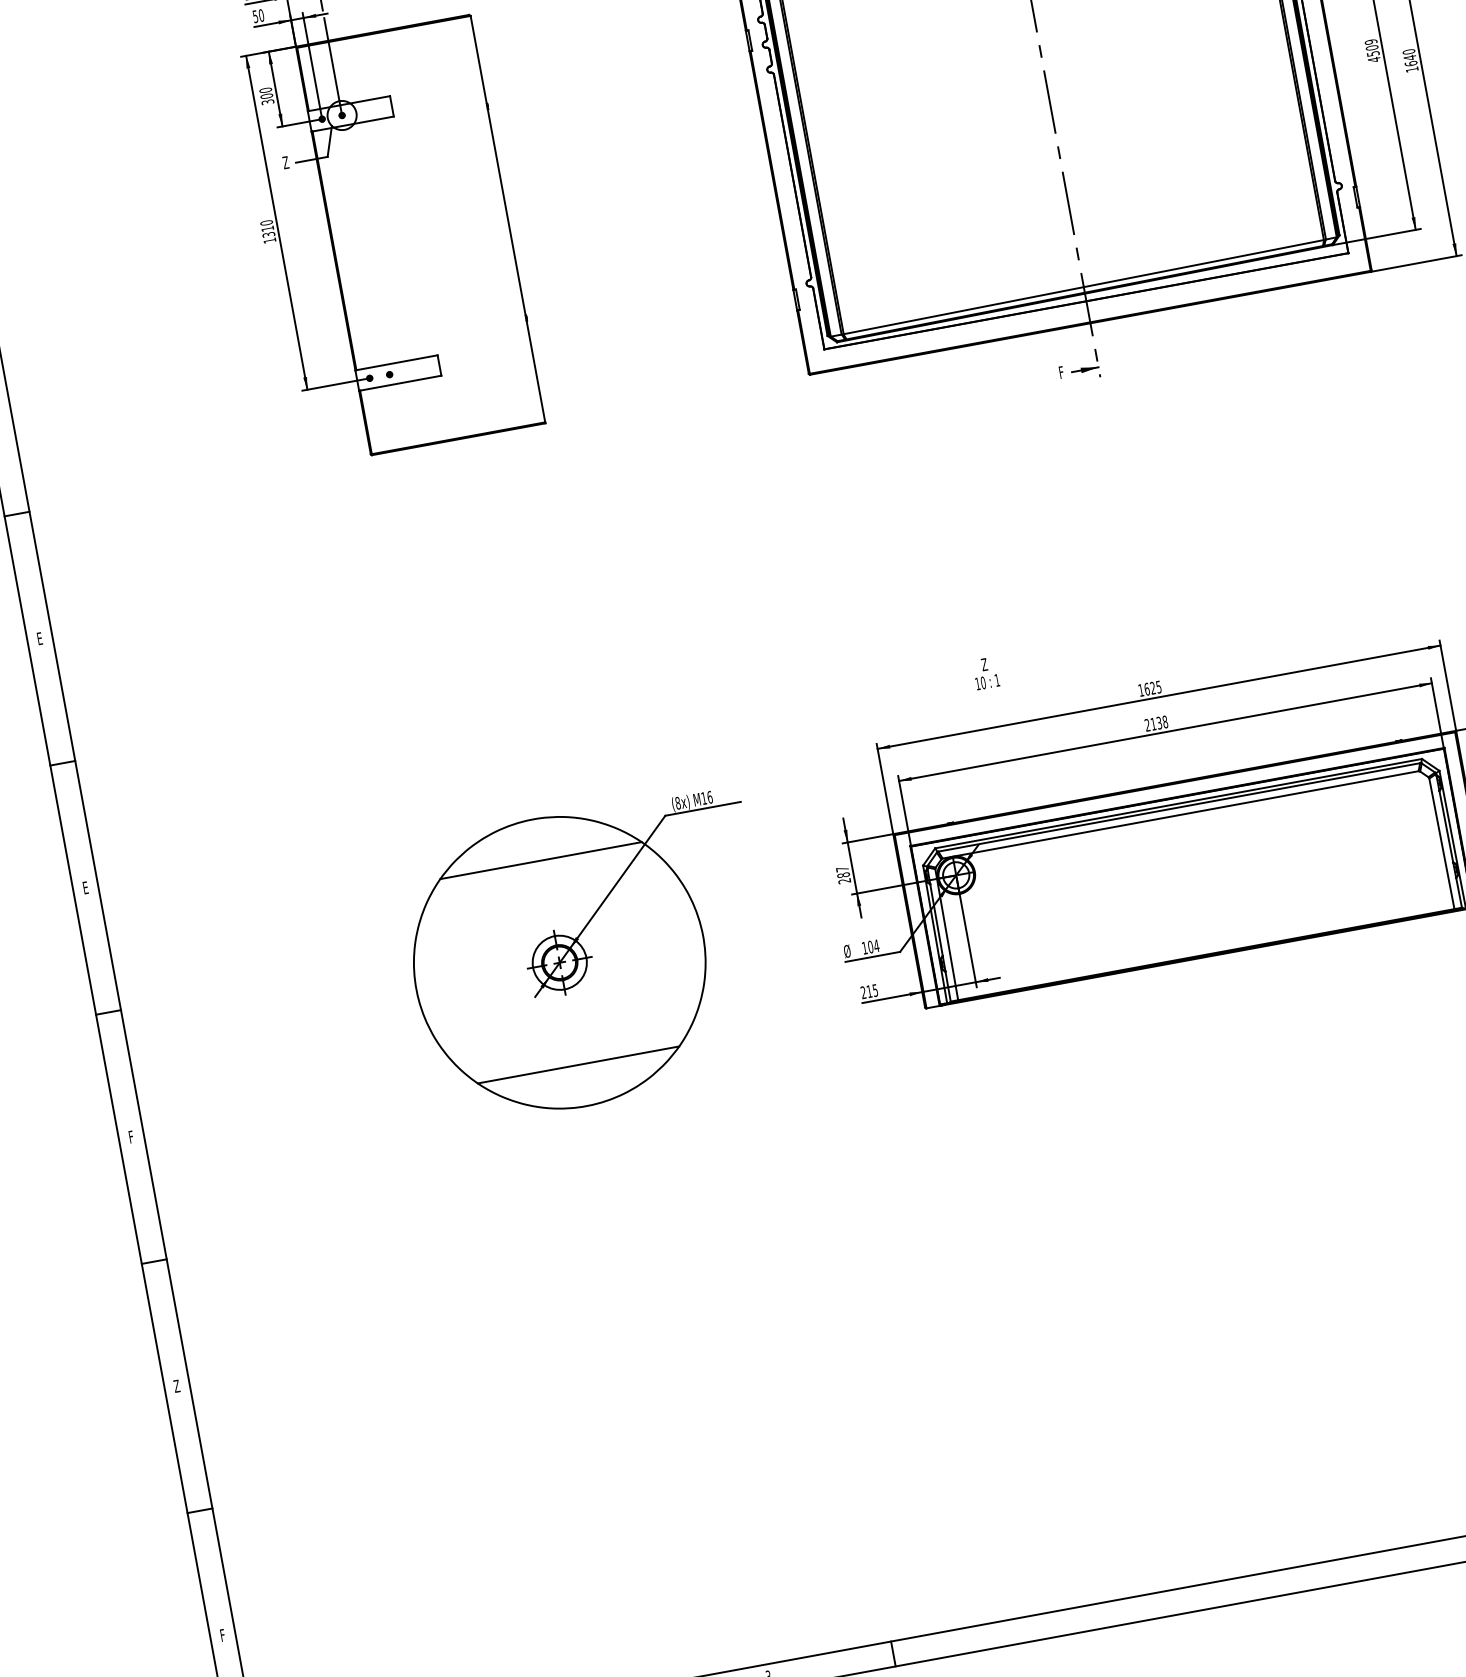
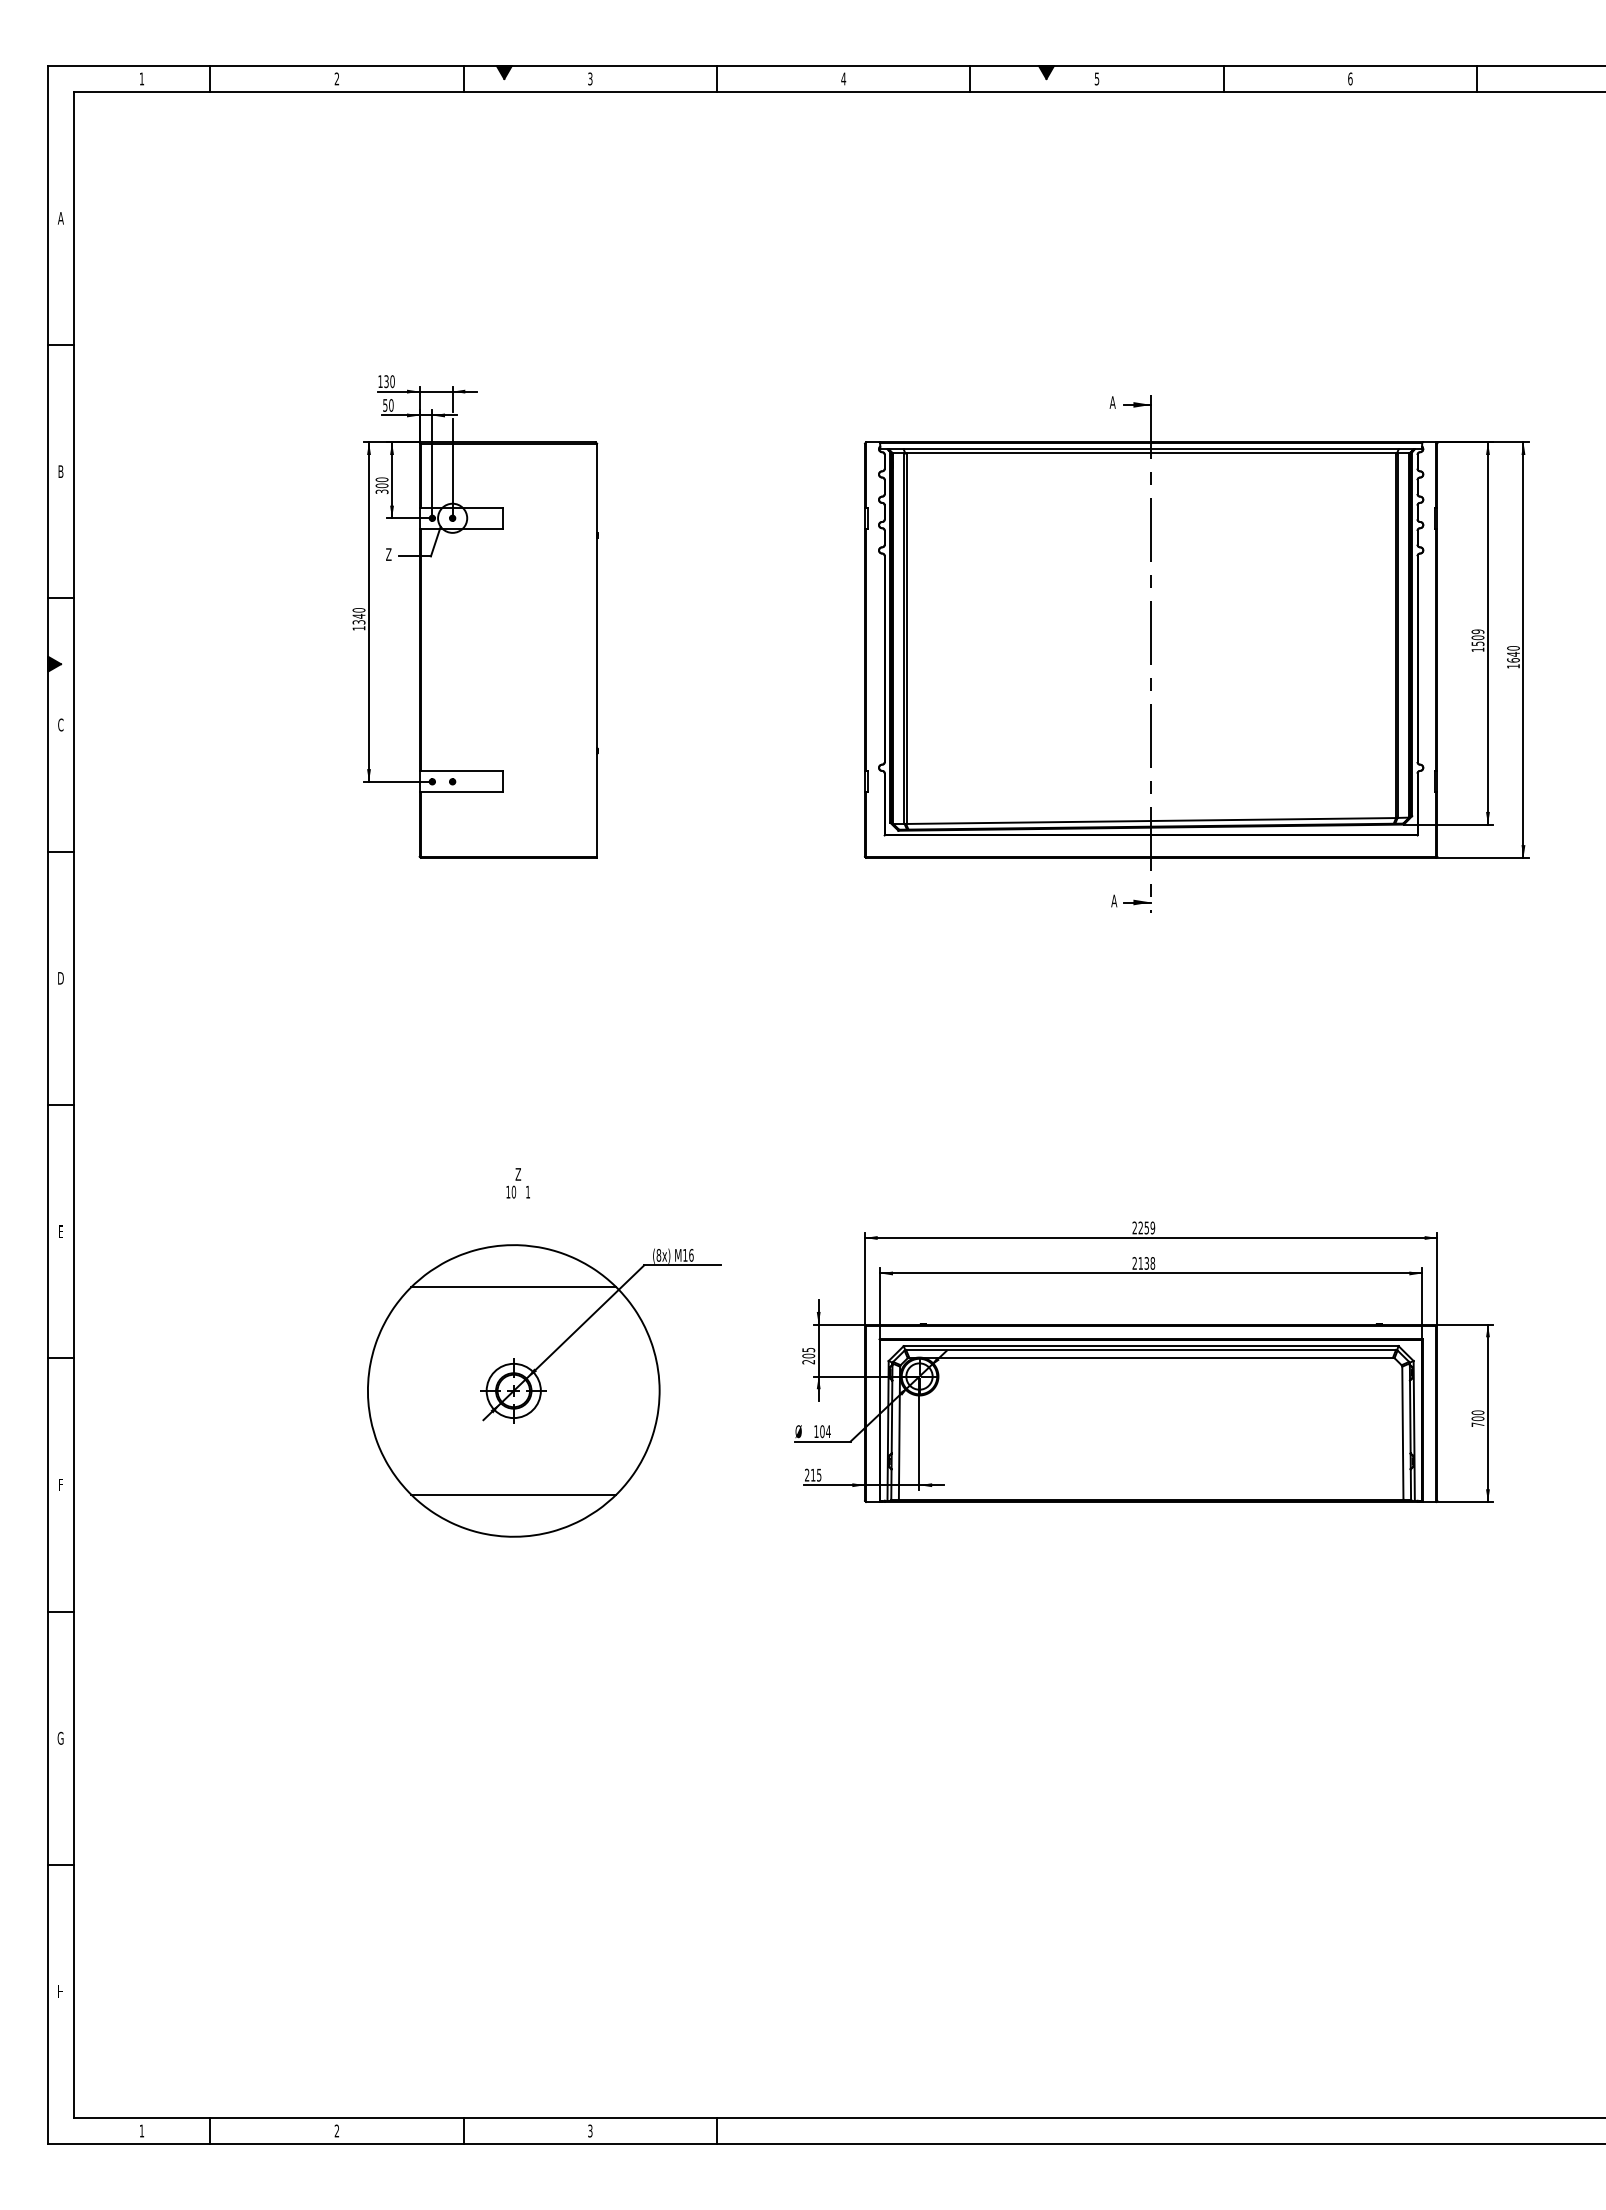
text: (1373, 59) -> (1477, 649), 4509 -> 1509
text: (267, 228) -> (358, 615), 1310 -> 1340
text: (1062, 371) -> (1114, 900), F -> A
text: (39, 638) -> (60, 978), E -> D
text: (985, 673) -> (517, 1183), moved
text: (1149, 688) -> (1143, 1227), 1625 -> 2259
text: (842, 872) -> (808, 1353), 287 -> 205
text: (176, 1385) -> (60, 1737), Z -> G
text: (222, 1635) -> (60, 1991), F -> H

